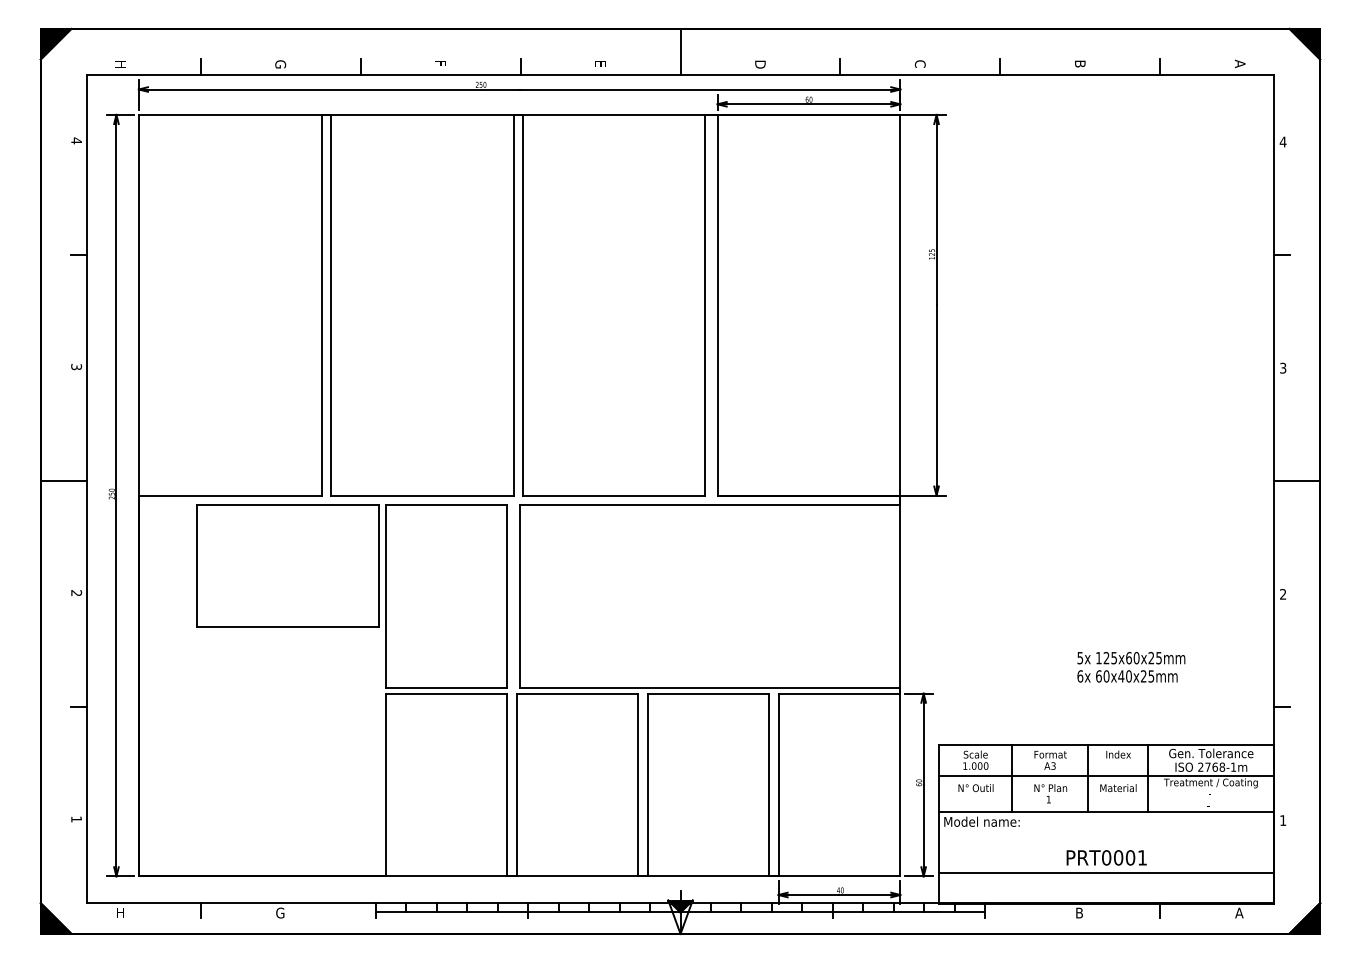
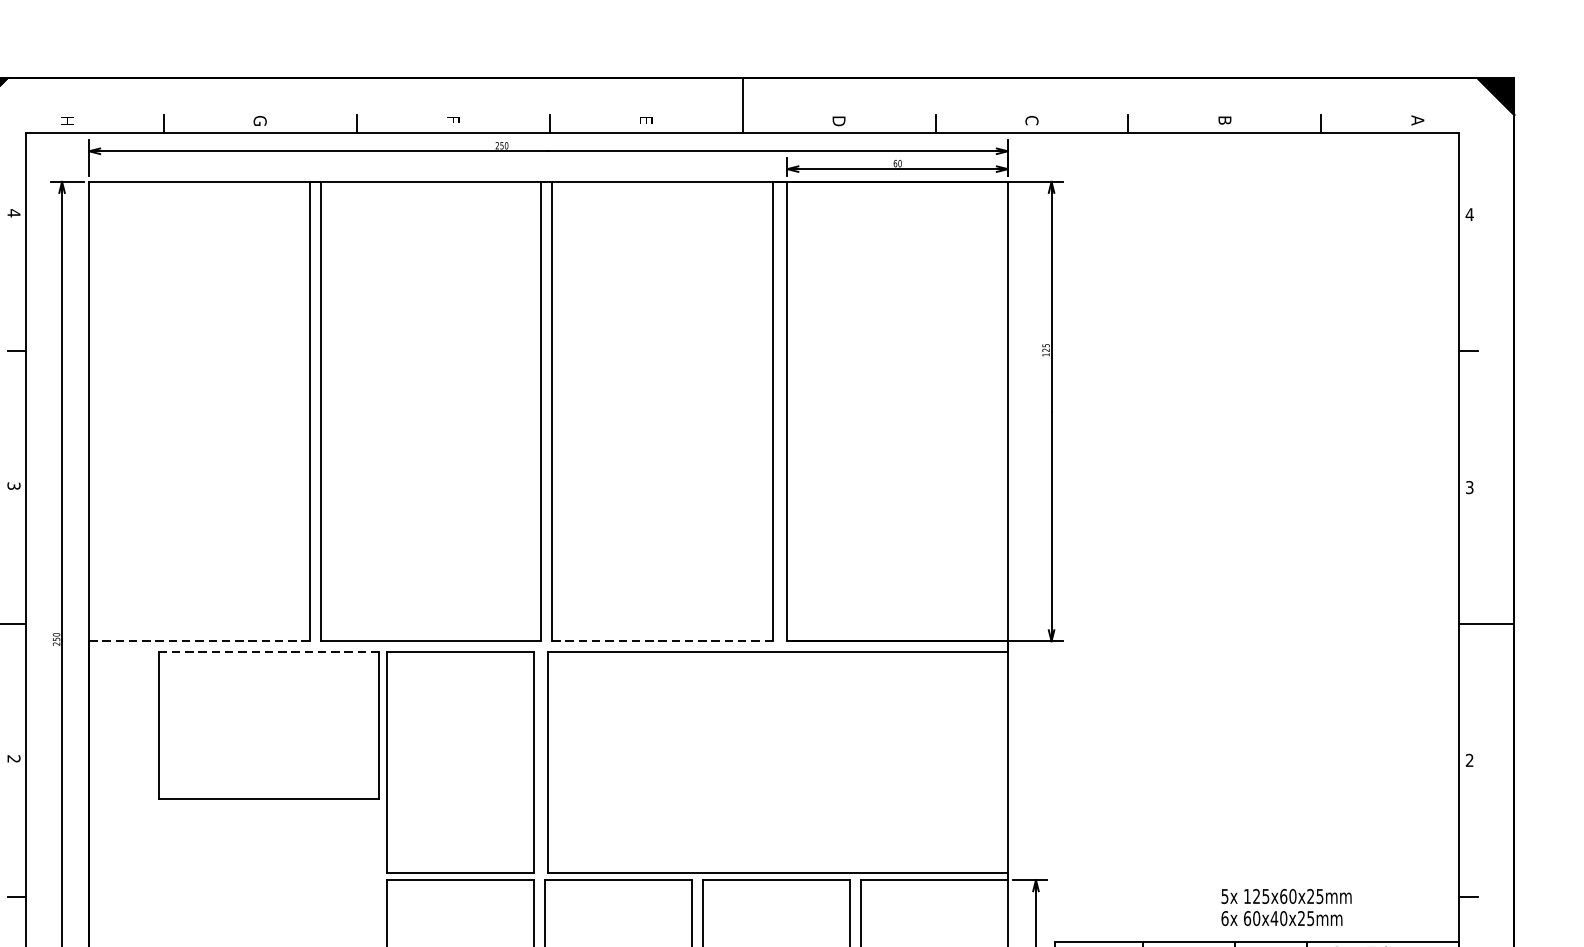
line: (230, 495) -> (199, 641), solid -> dashed
line: (614, 495) -> (662, 641), solid -> dashed
line: (287, 504) -> (268, 651), solid -> dashed
text: (1131, 667) -> (1286, 907), moved

